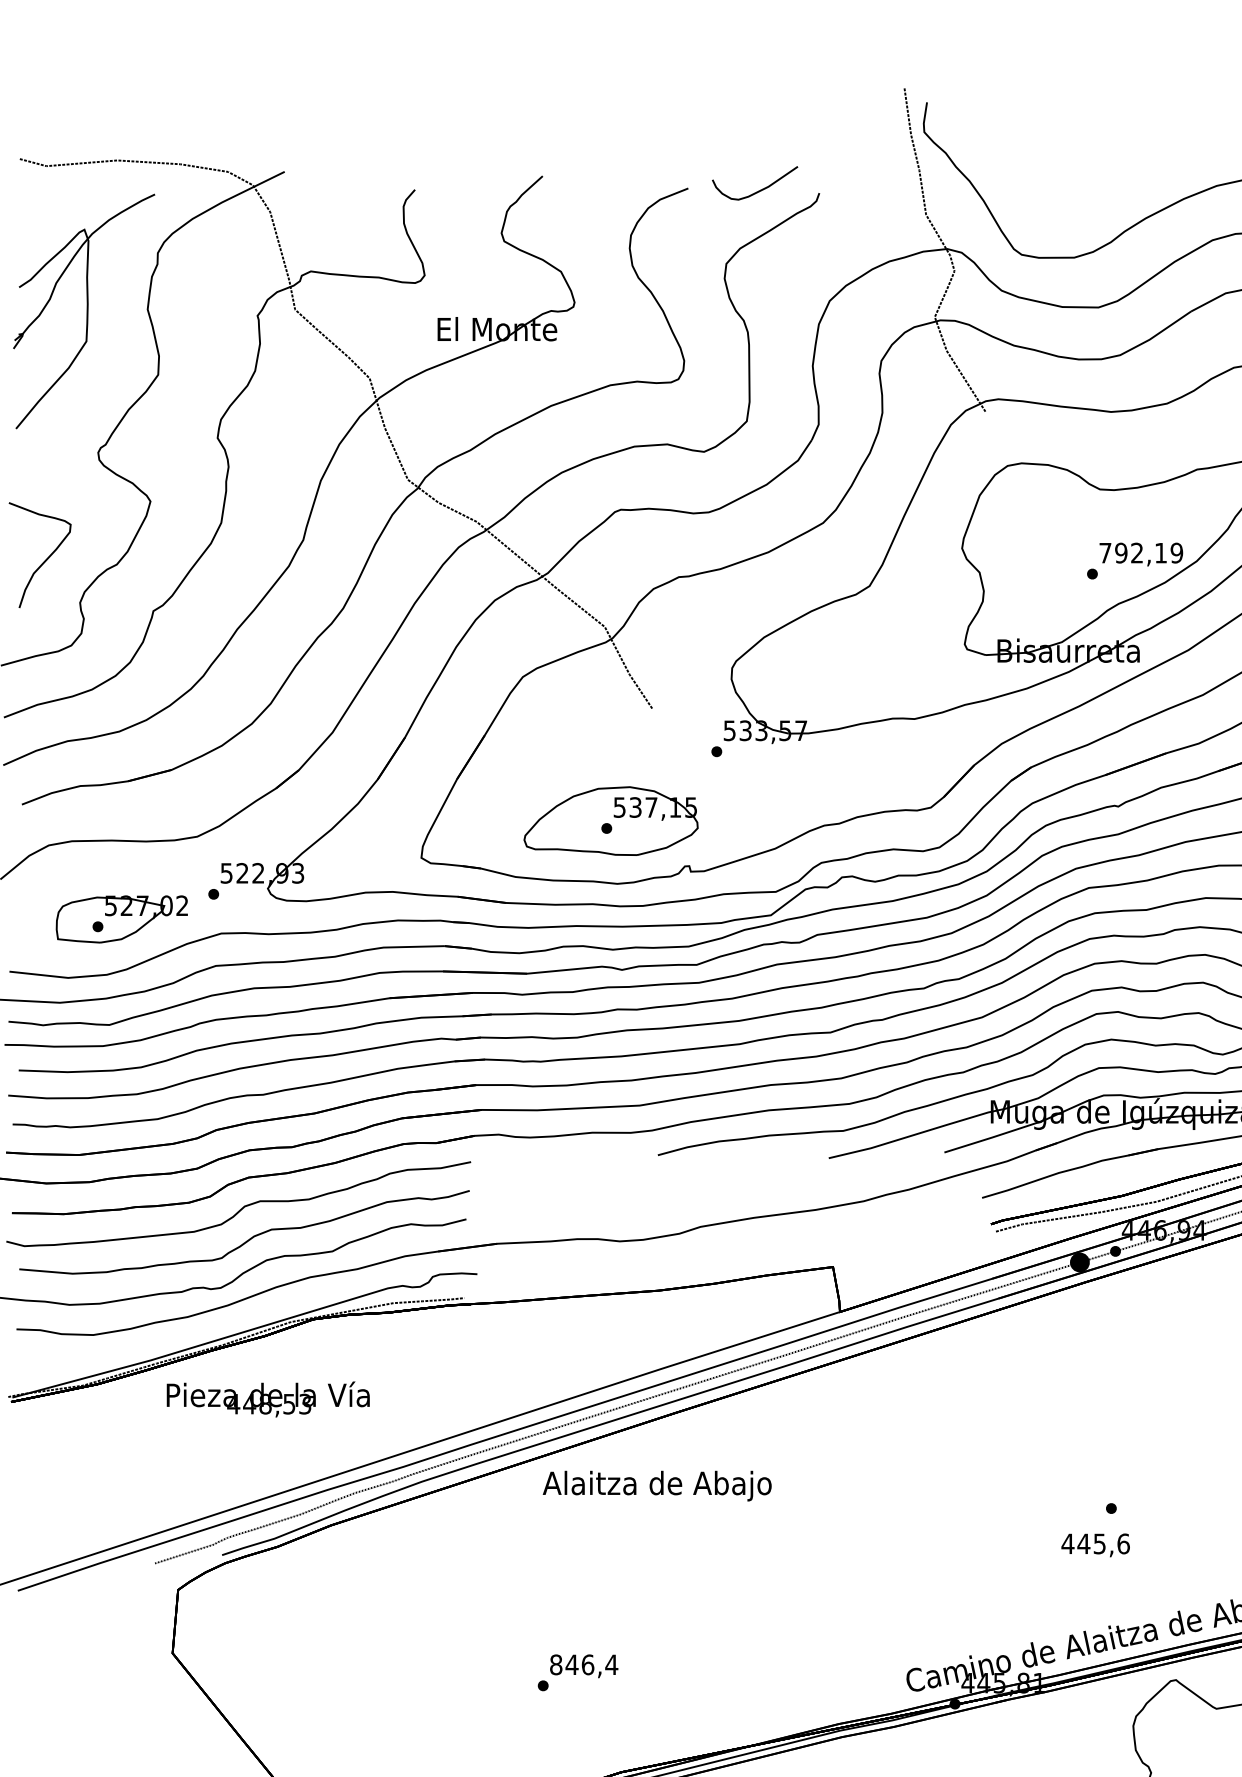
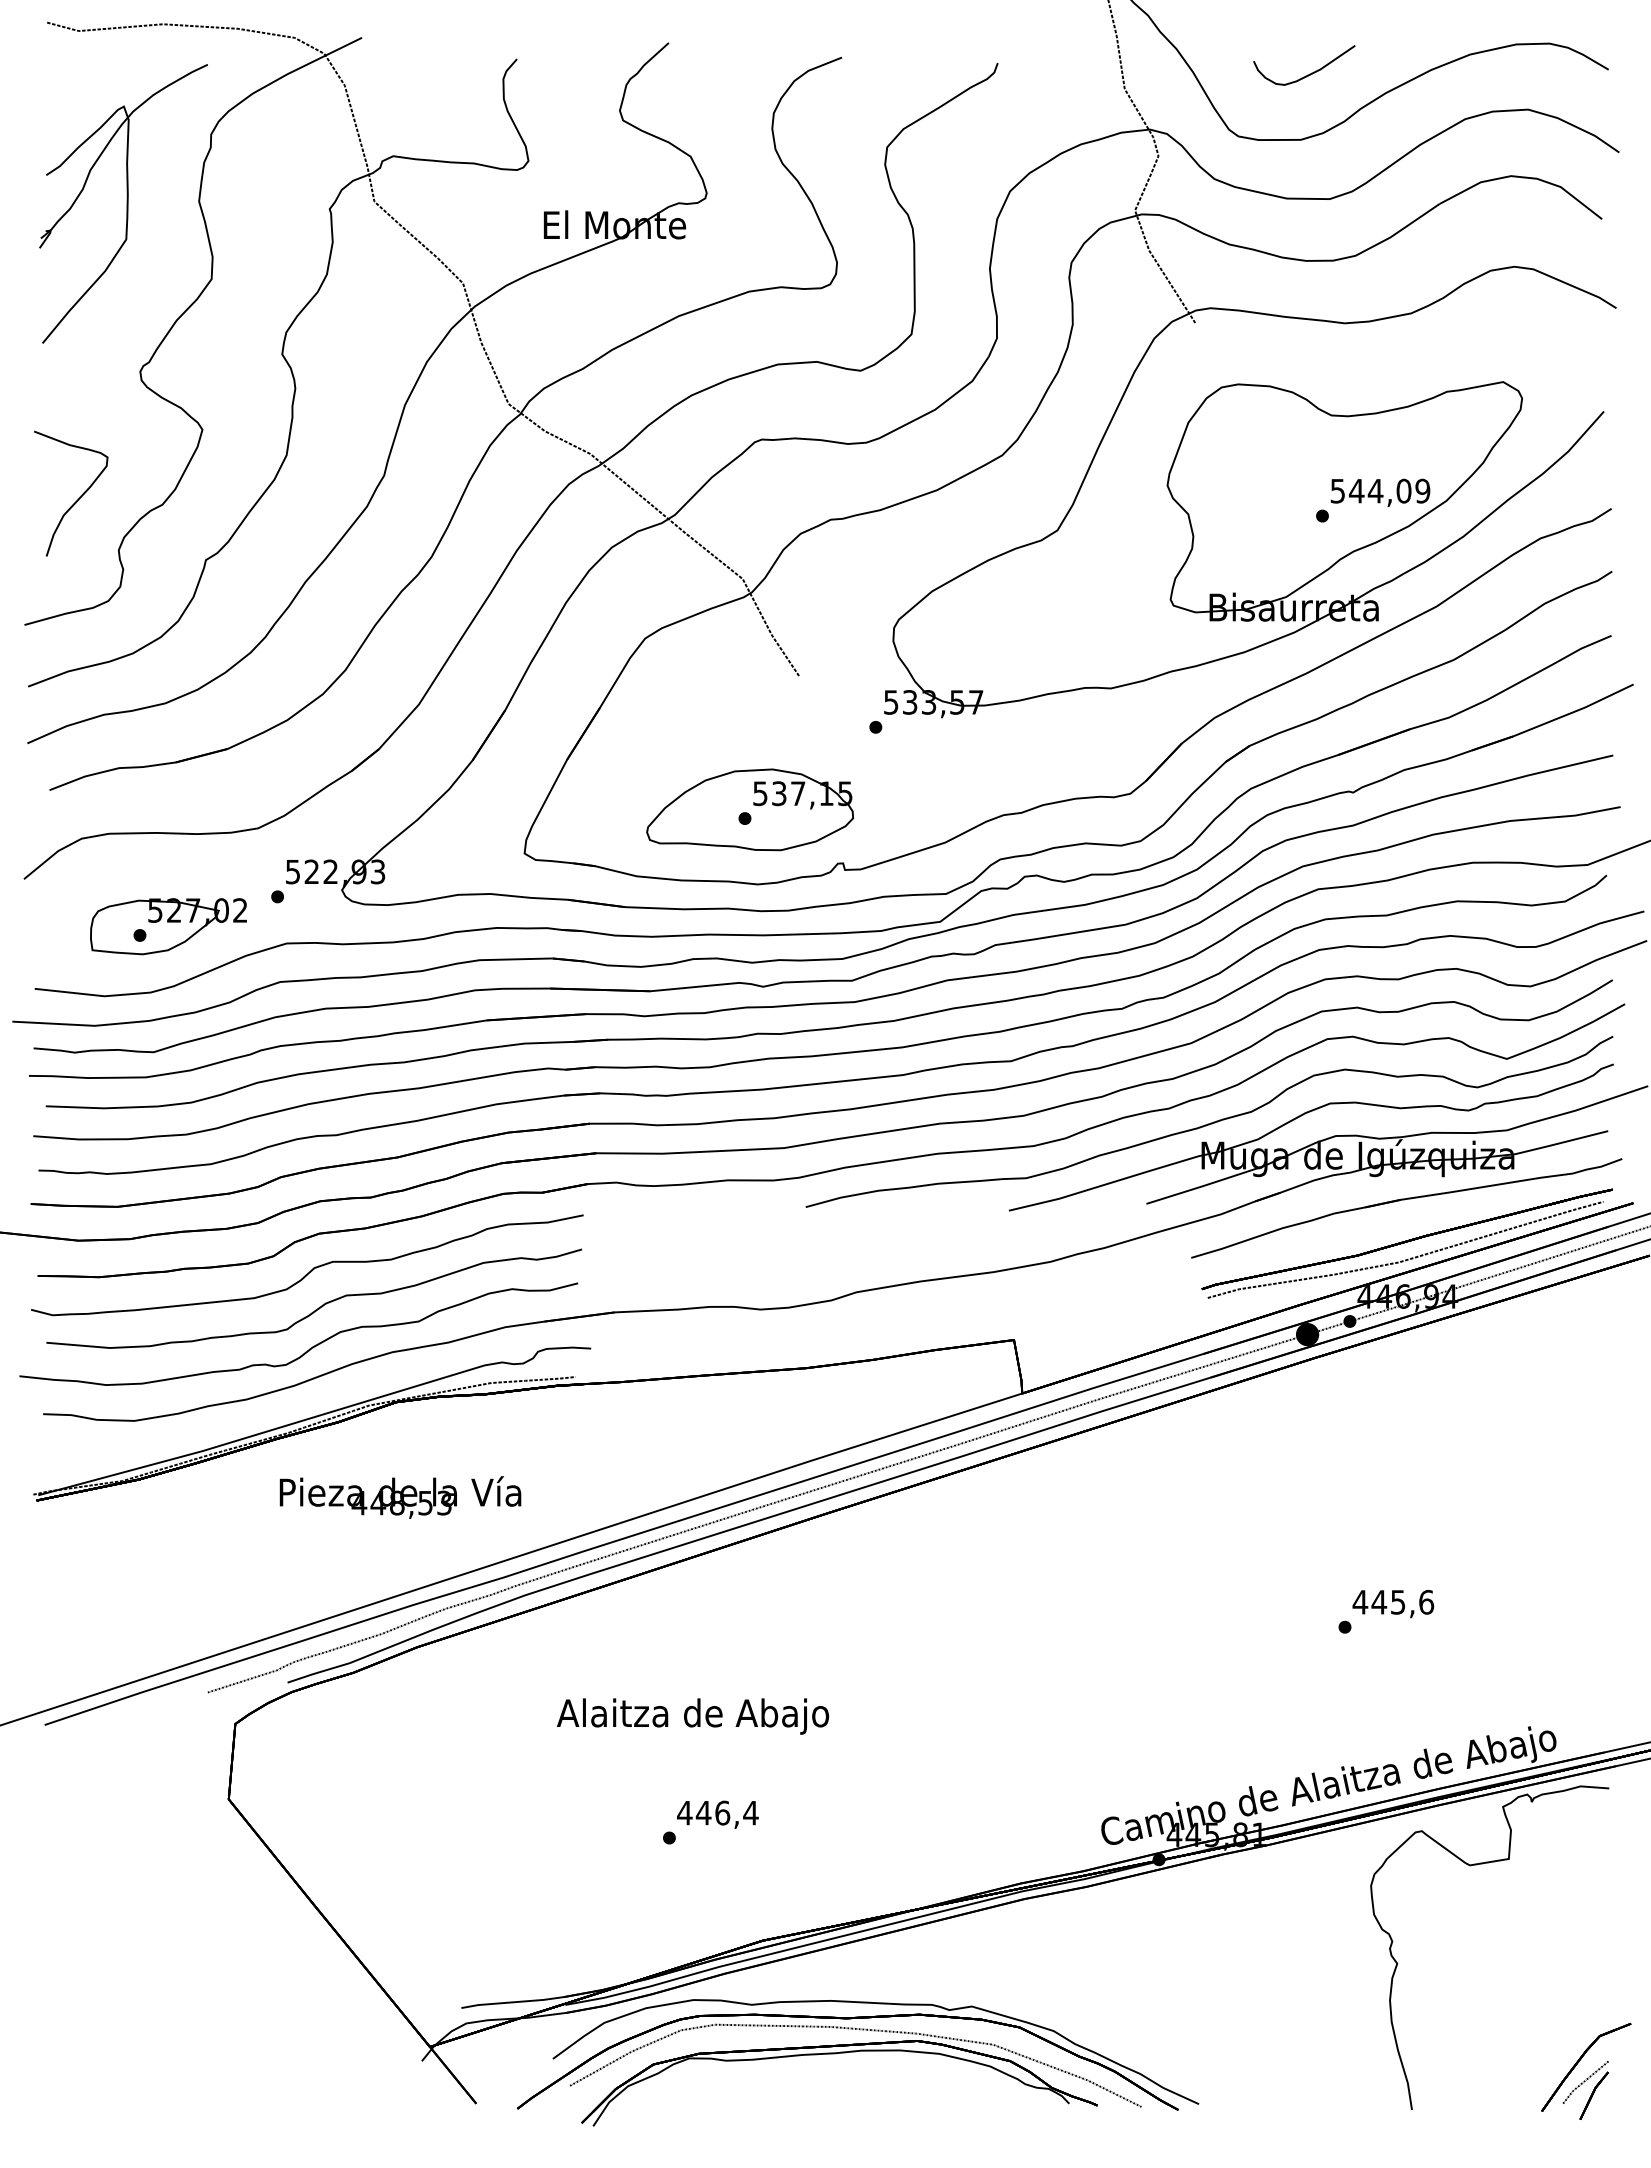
curve: (759, 190) -> (1309, 73), moved
text: (1132, 552) -> (1370, 490), 792,19 -> 544,09
text: (268, 1399) -> (400, 1497), moved
text: (657, 1486) -> (693, 1716), moved
text: (1095, 1545) -> (1393, 1604), moved
text: (555, 1664) -> (684, 1812), 846,4 -> 446,4

